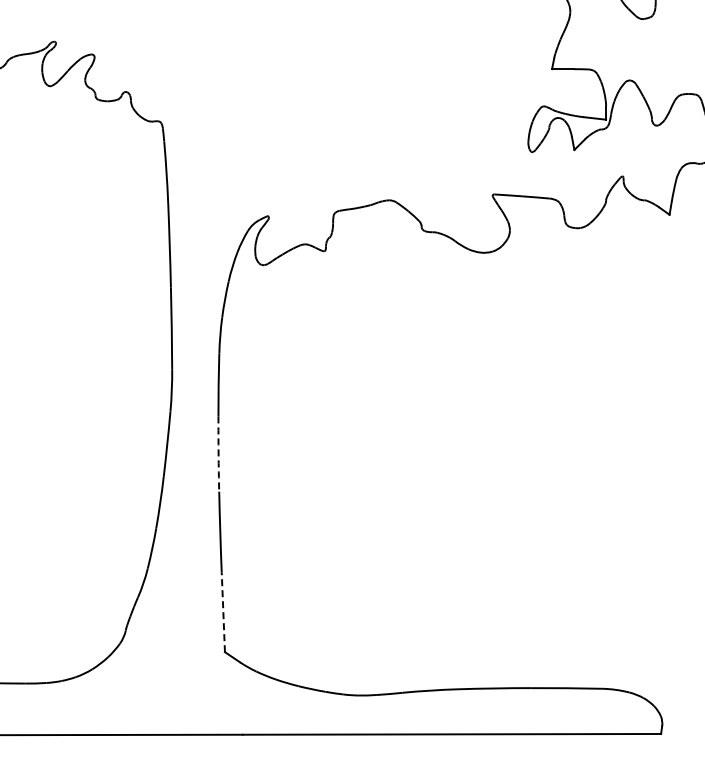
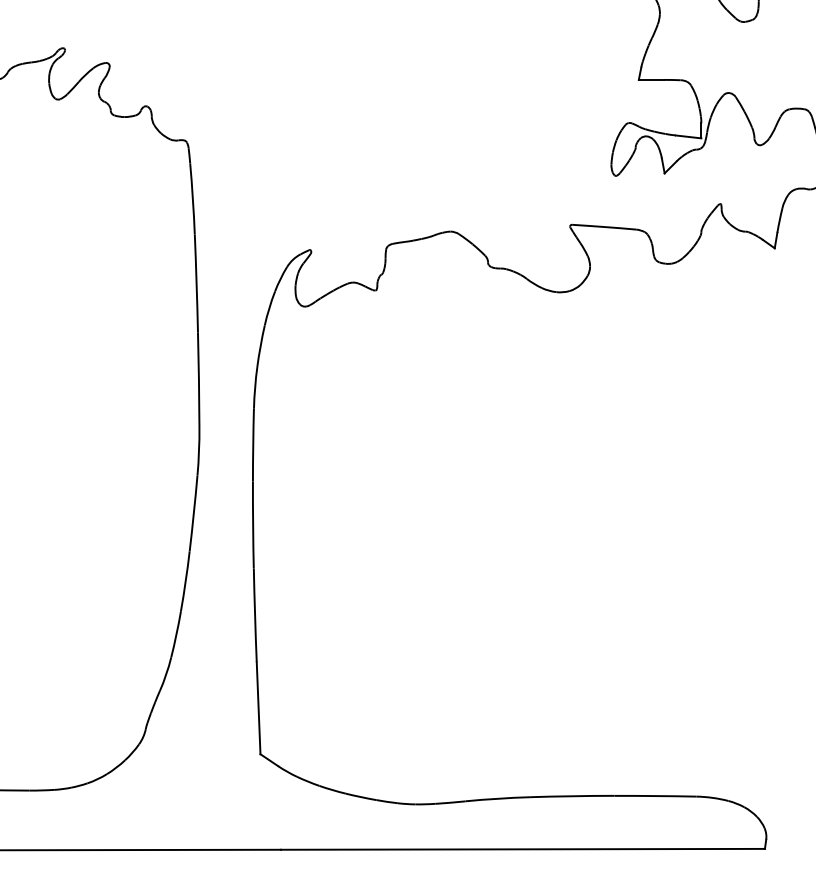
arc: (218, 454) -> (253, 525), dashed -> solid
line: (223, 612) -> (258, 708), dashed -> solid

